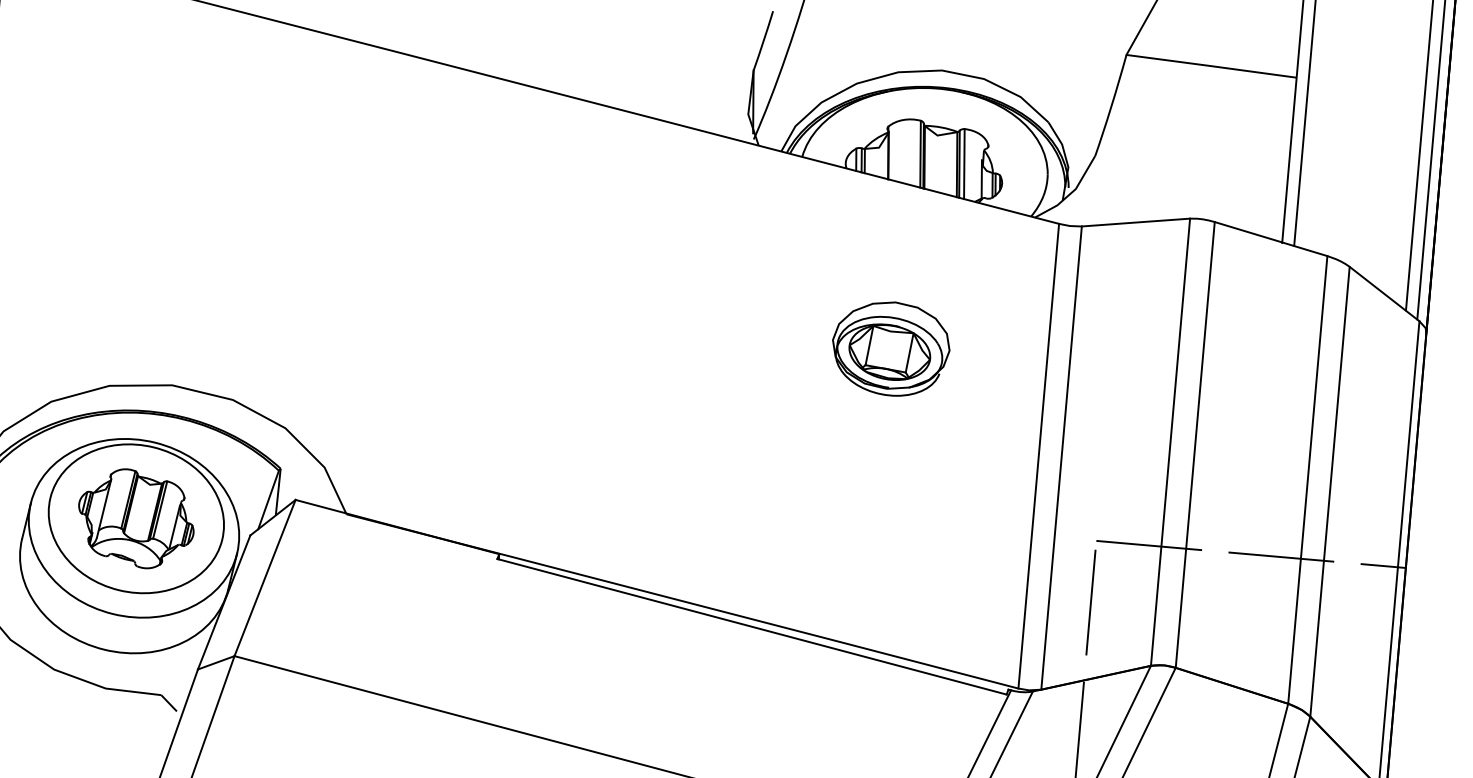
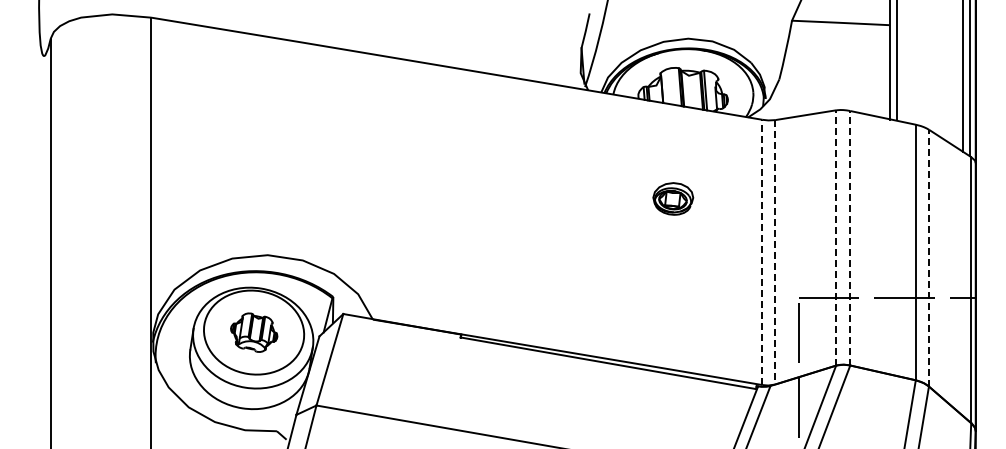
part: (891, 348) -> (673, 198), size x0.6
line: (1171, 441) -> (836, 237), solid -> dashed
line: (1195, 443) -> (850, 237), solid -> dashed
line: (1039, 456) -> (762, 252), solid -> dashed
line: (1062, 458) -> (775, 252), solid -> dashed
line: (1329, 490) -> (928, 257), solid -> dashed
part: (137, 518) -> (254, 332), size x0.7

